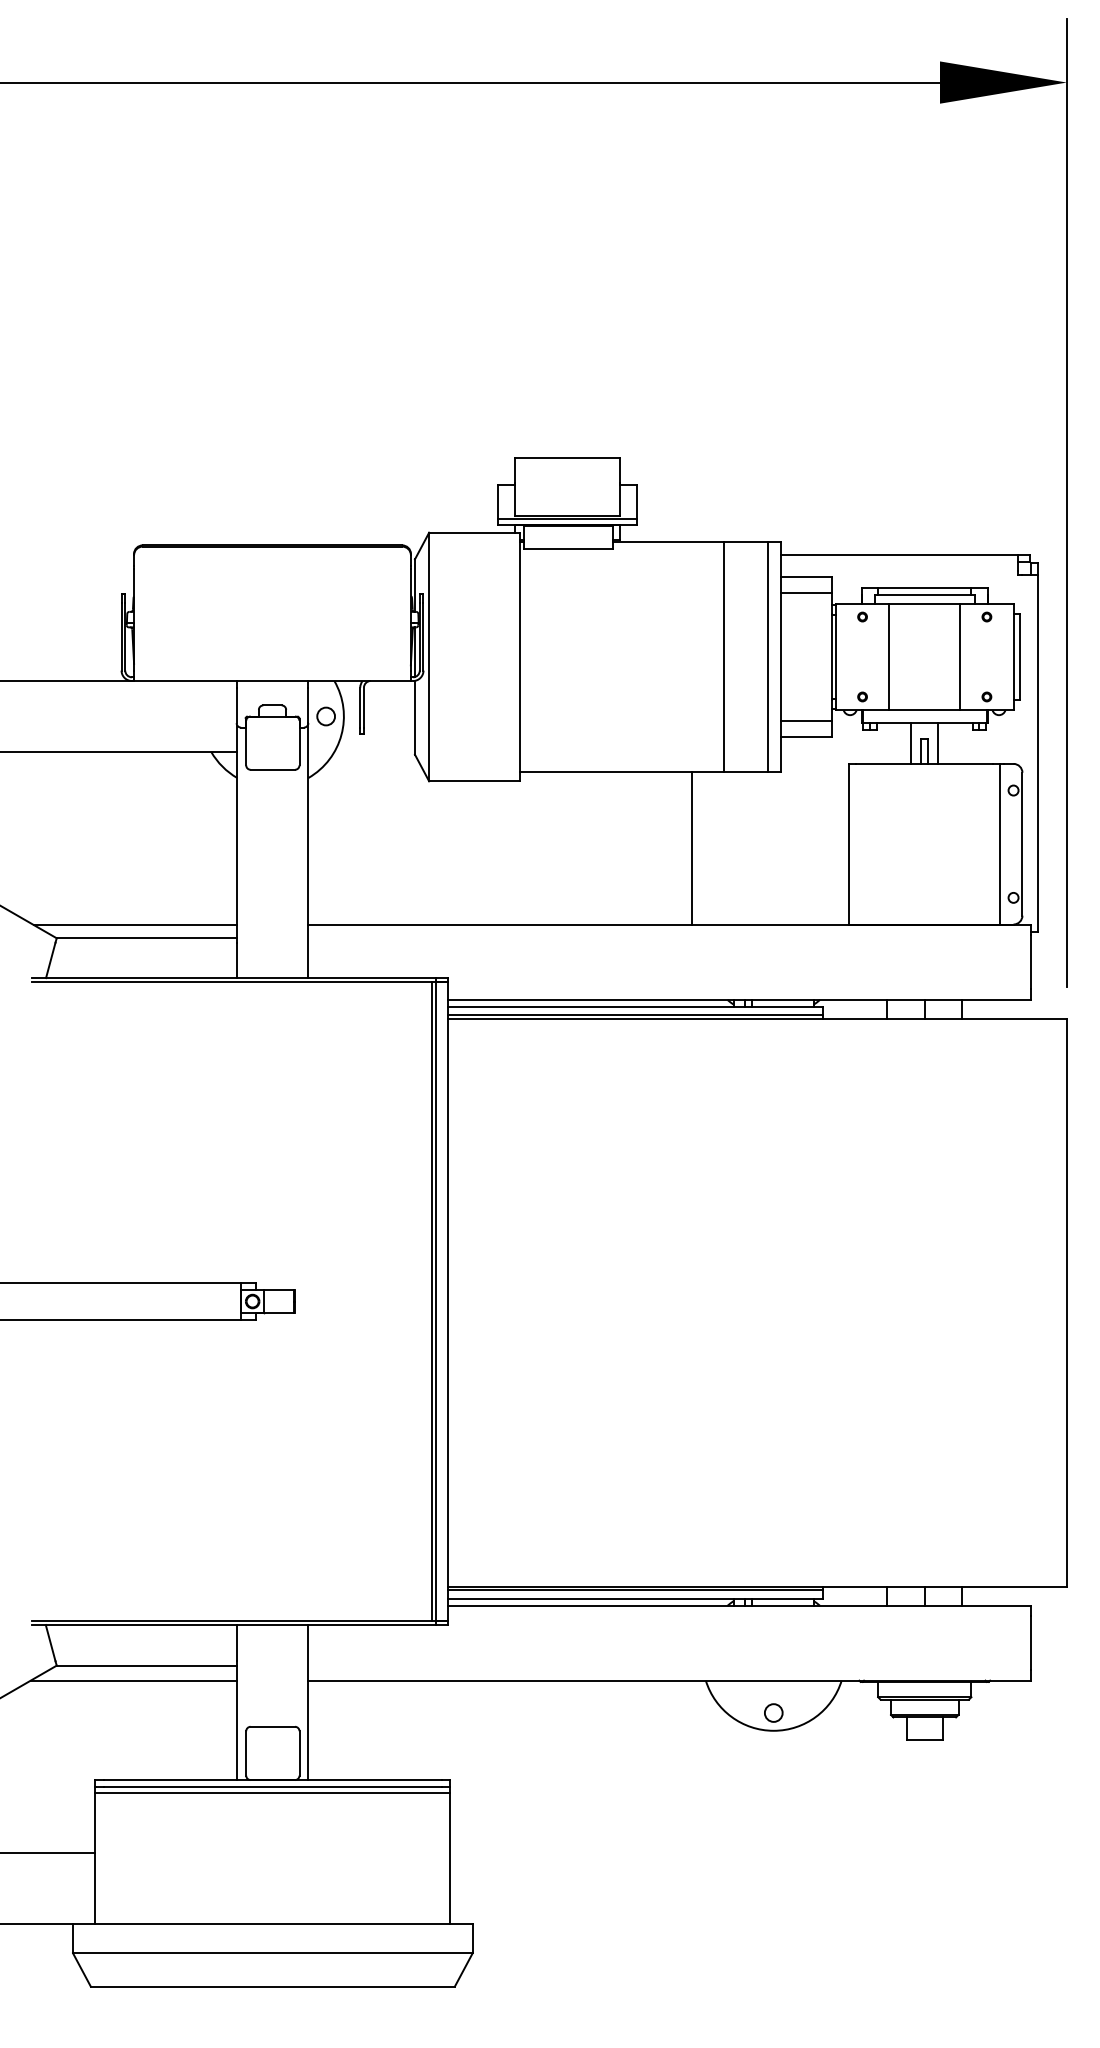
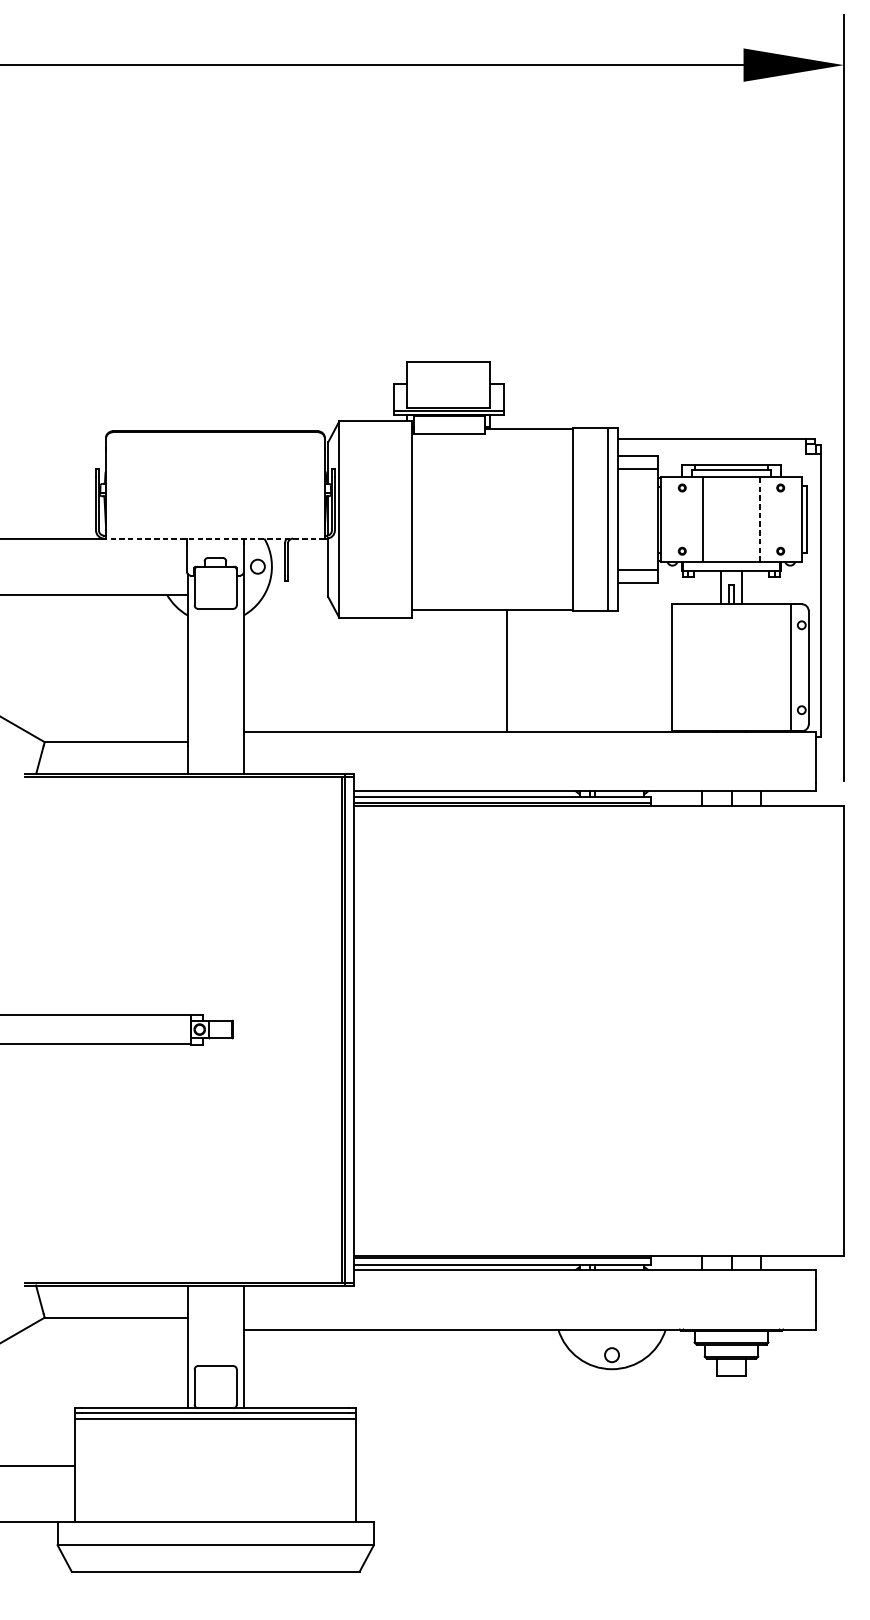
line: (960, 656) -> (759, 519), solid -> dashed
line: (272, 681) -> (215, 539), solid -> dashed
line: (691, 848) -> (506, 671), moved
line: (135, 925) -> (107, 732), removed
line: (133, 1680) -> (105, 1329), removed

